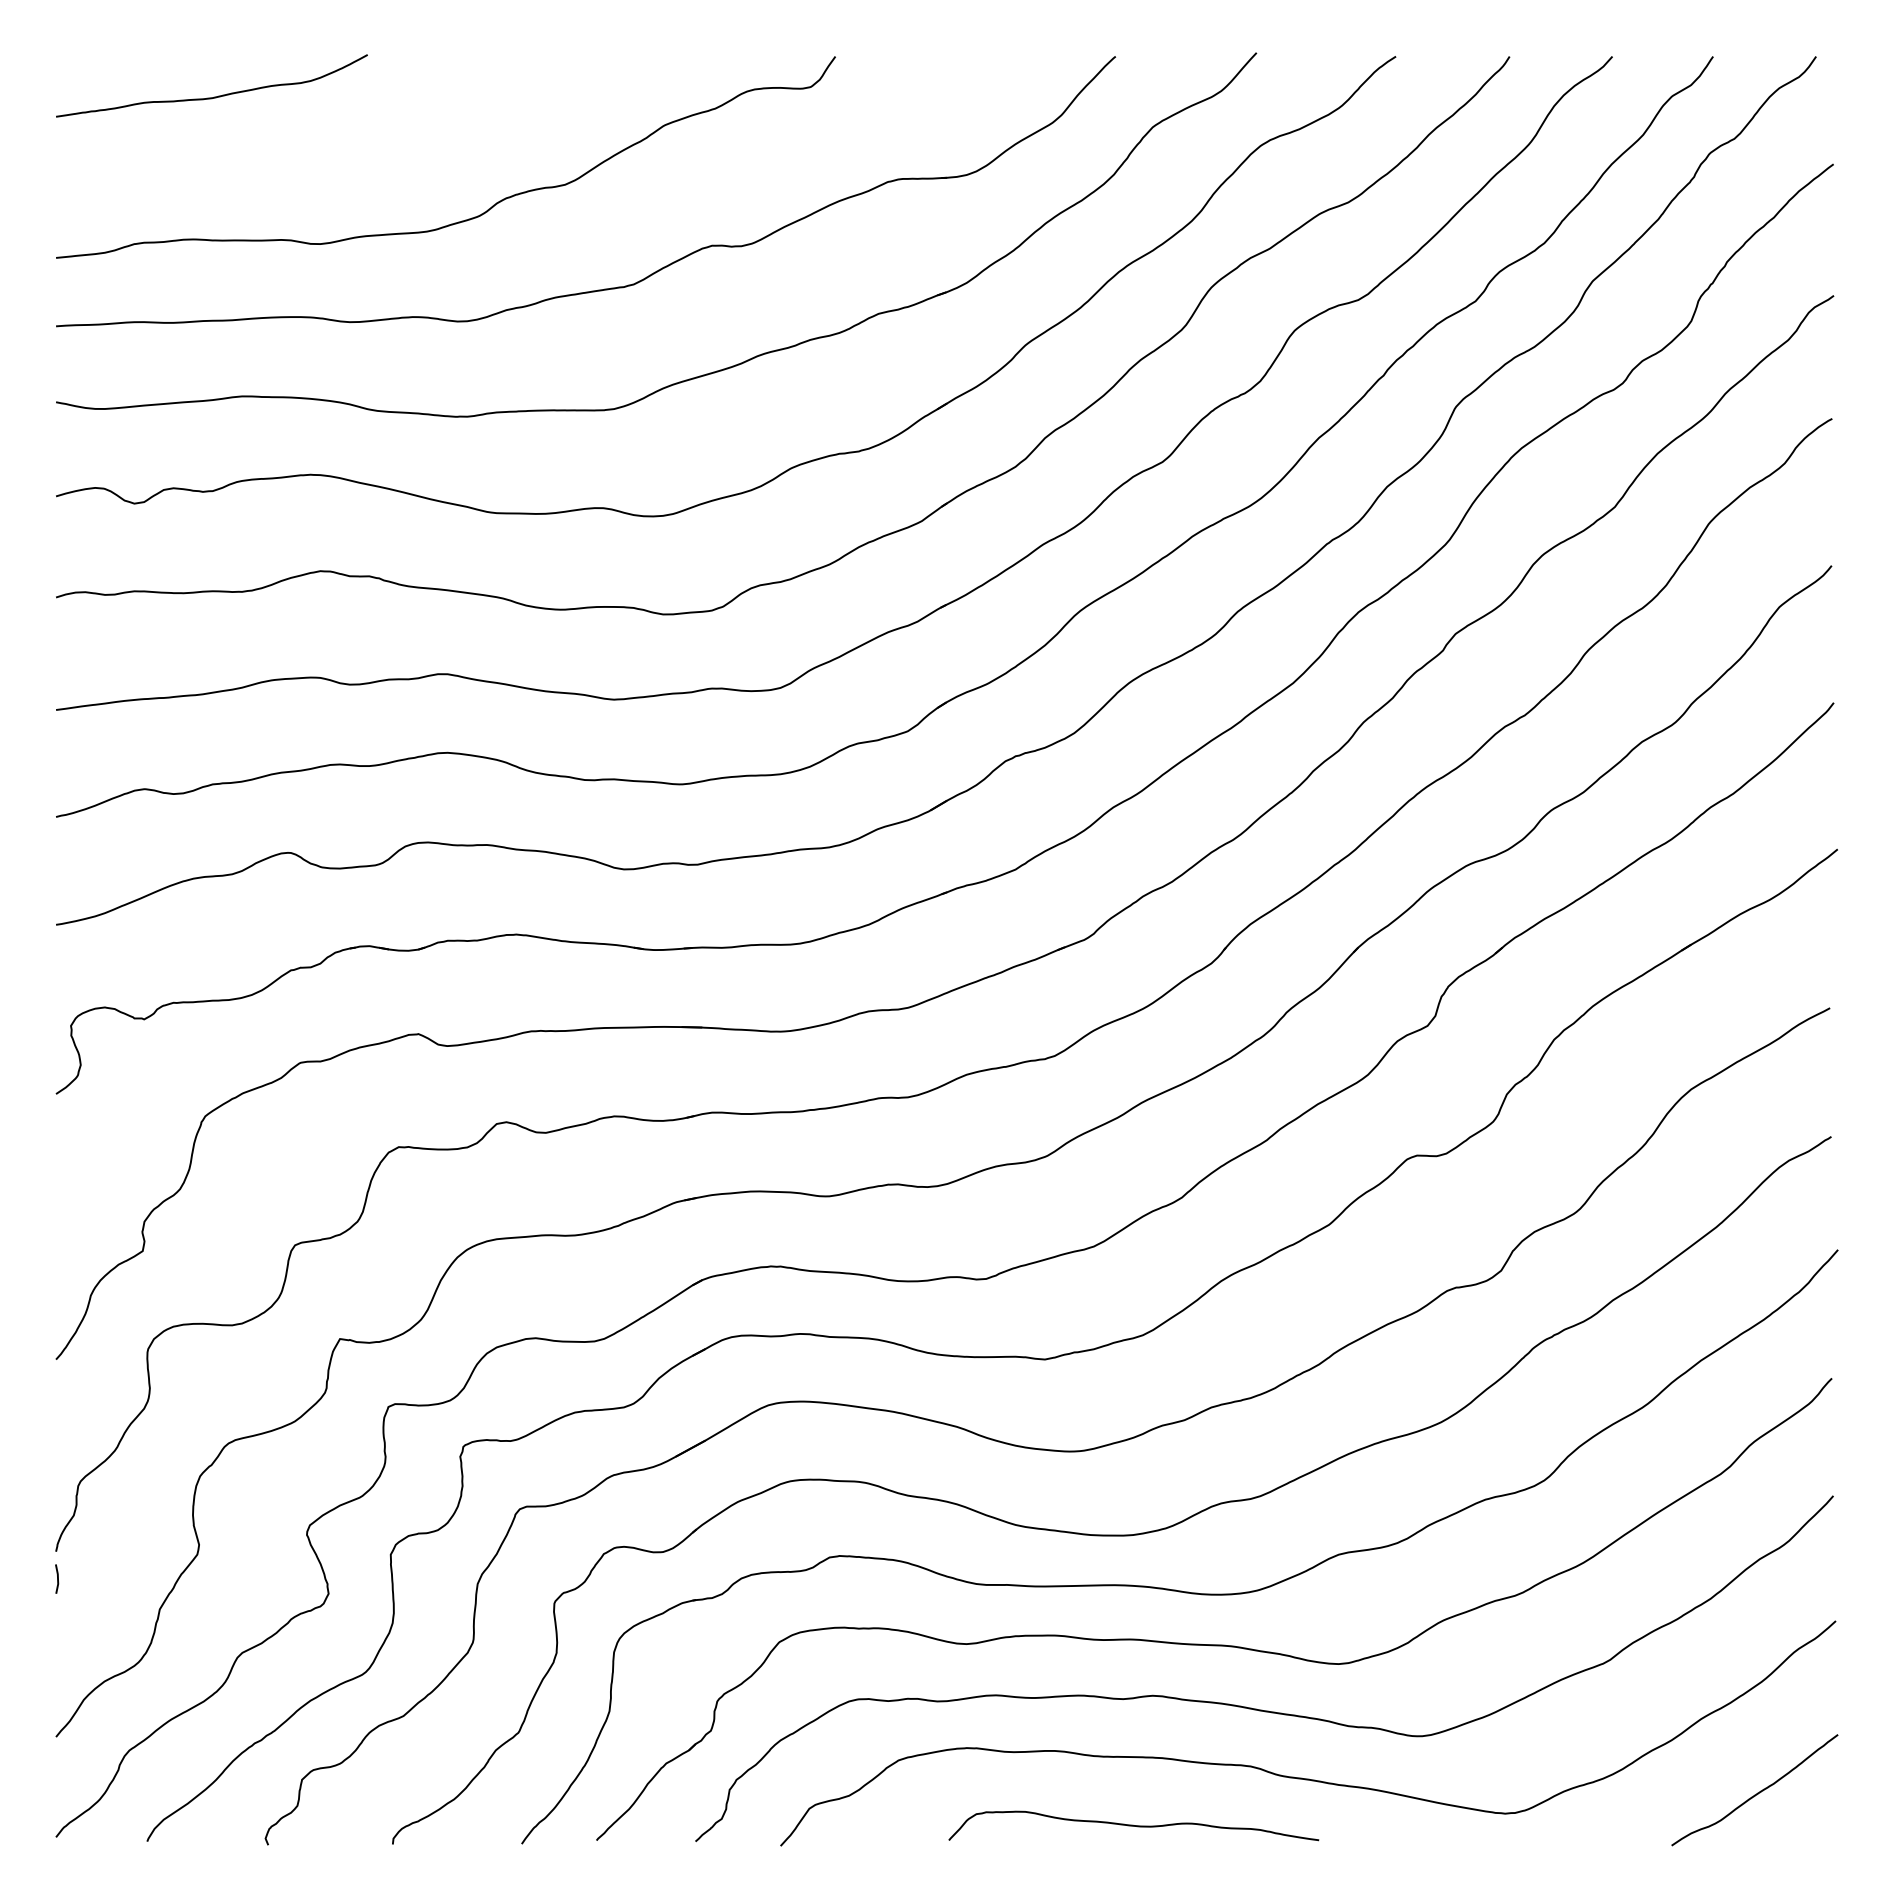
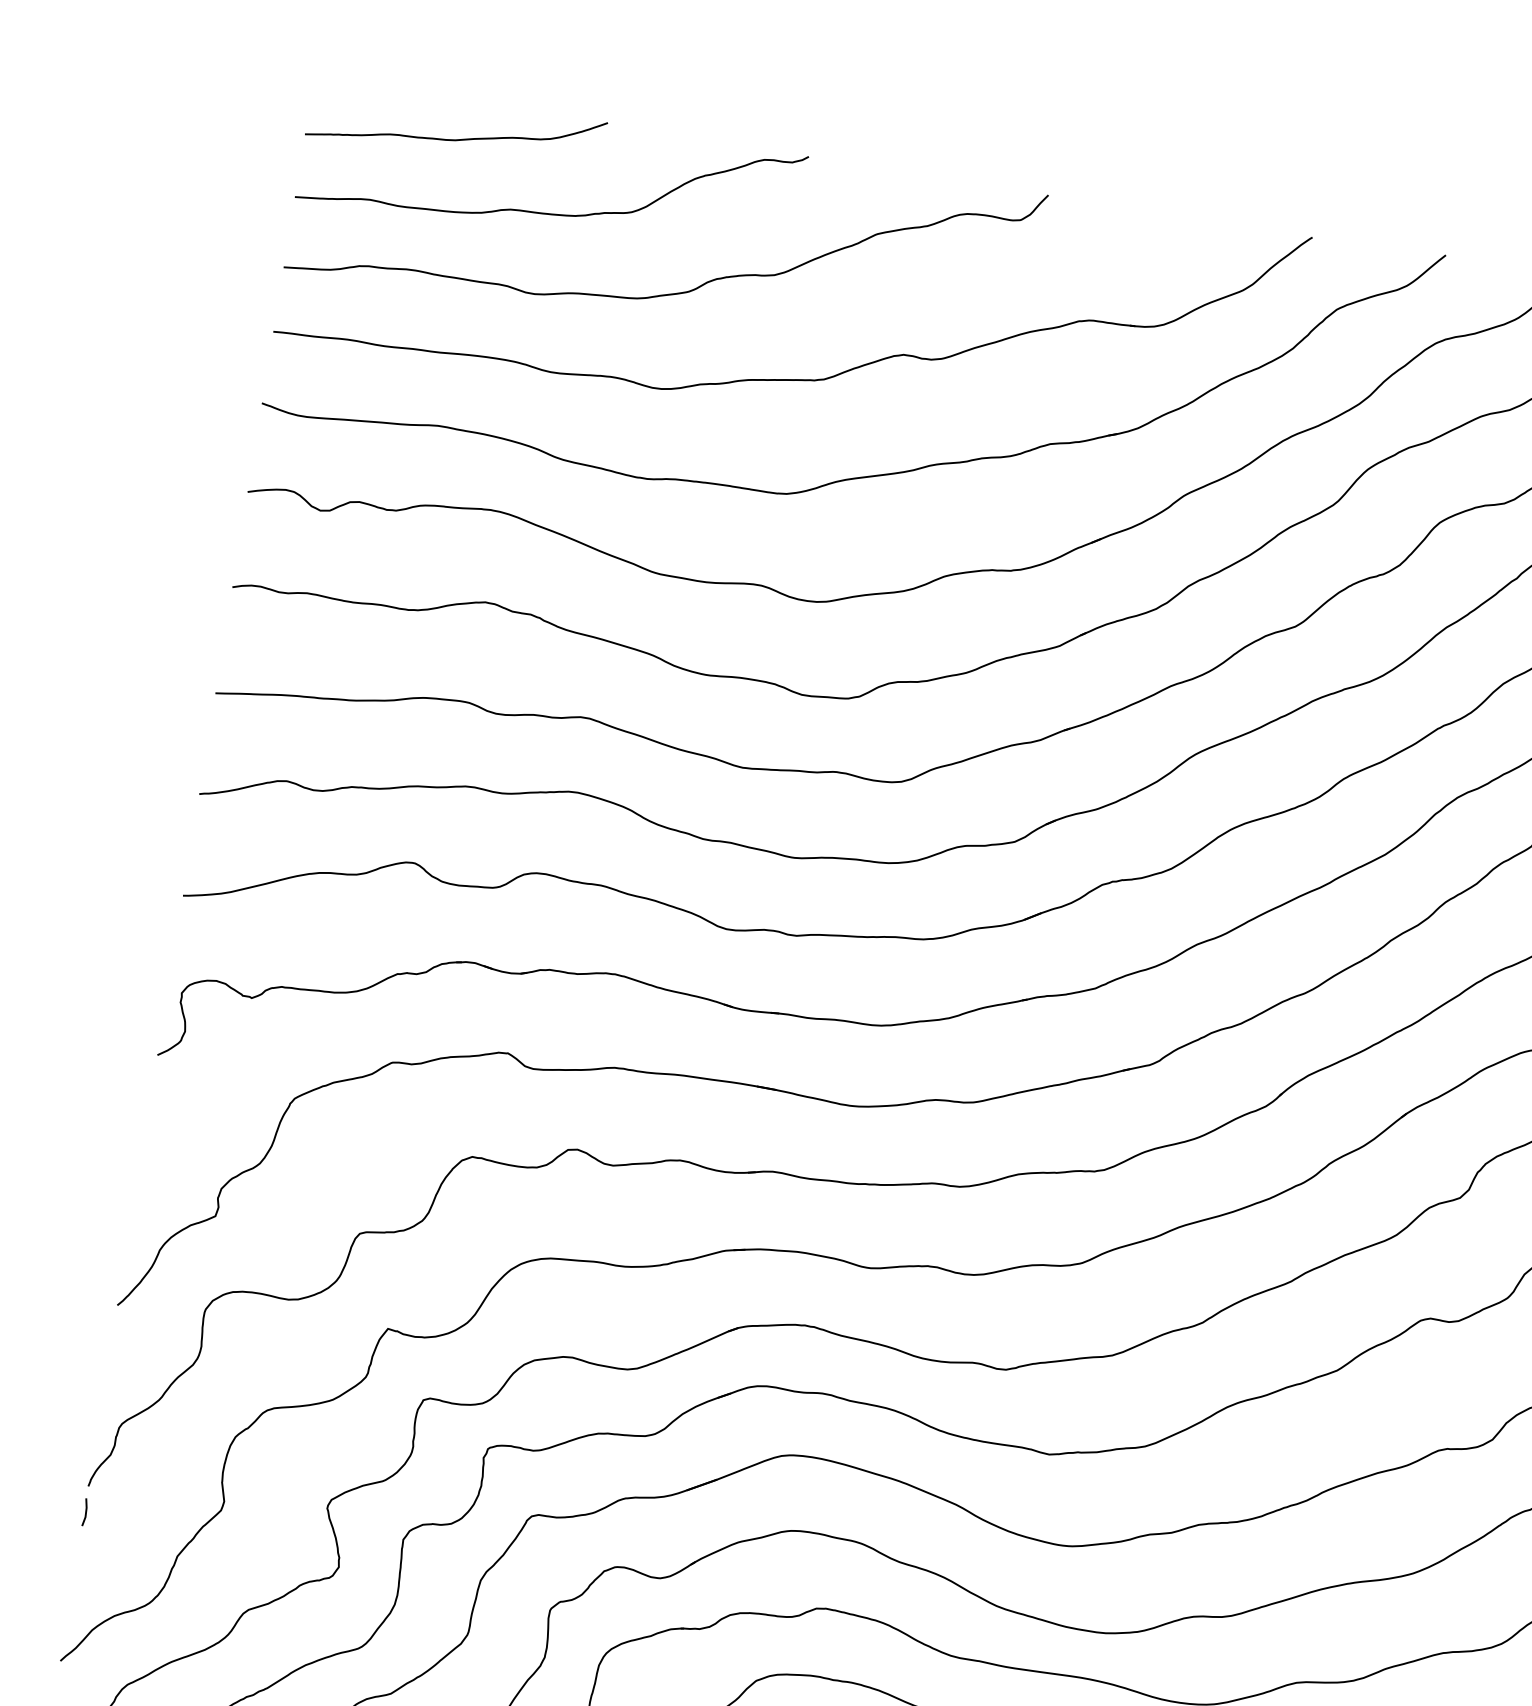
curve: (324, 157) -> (551, 213), added

